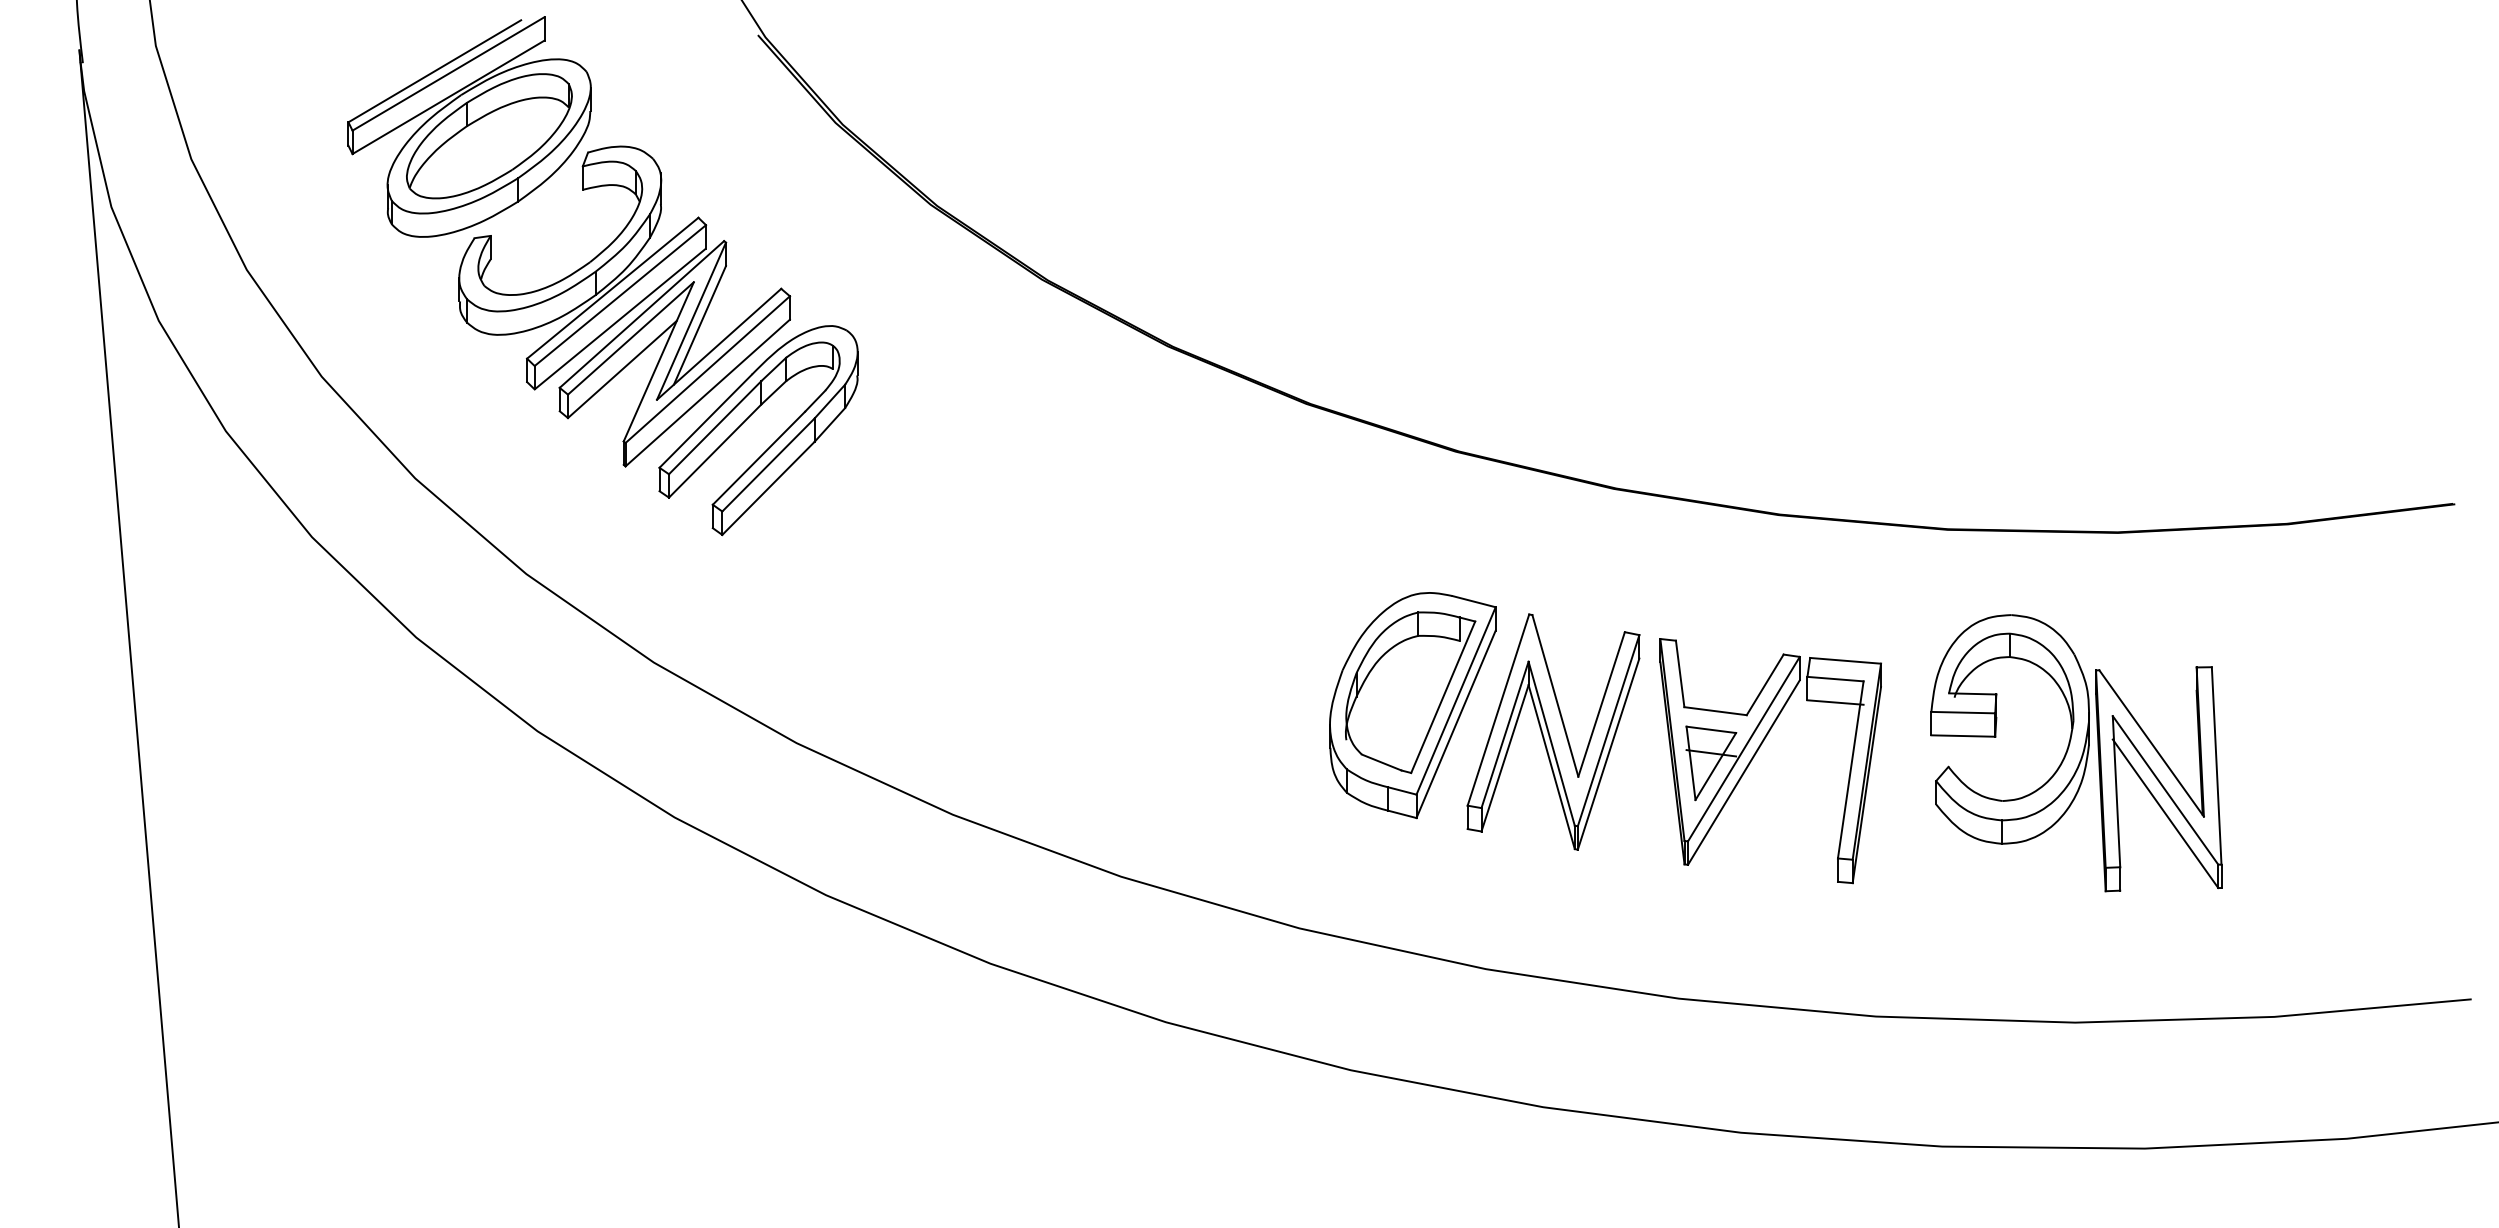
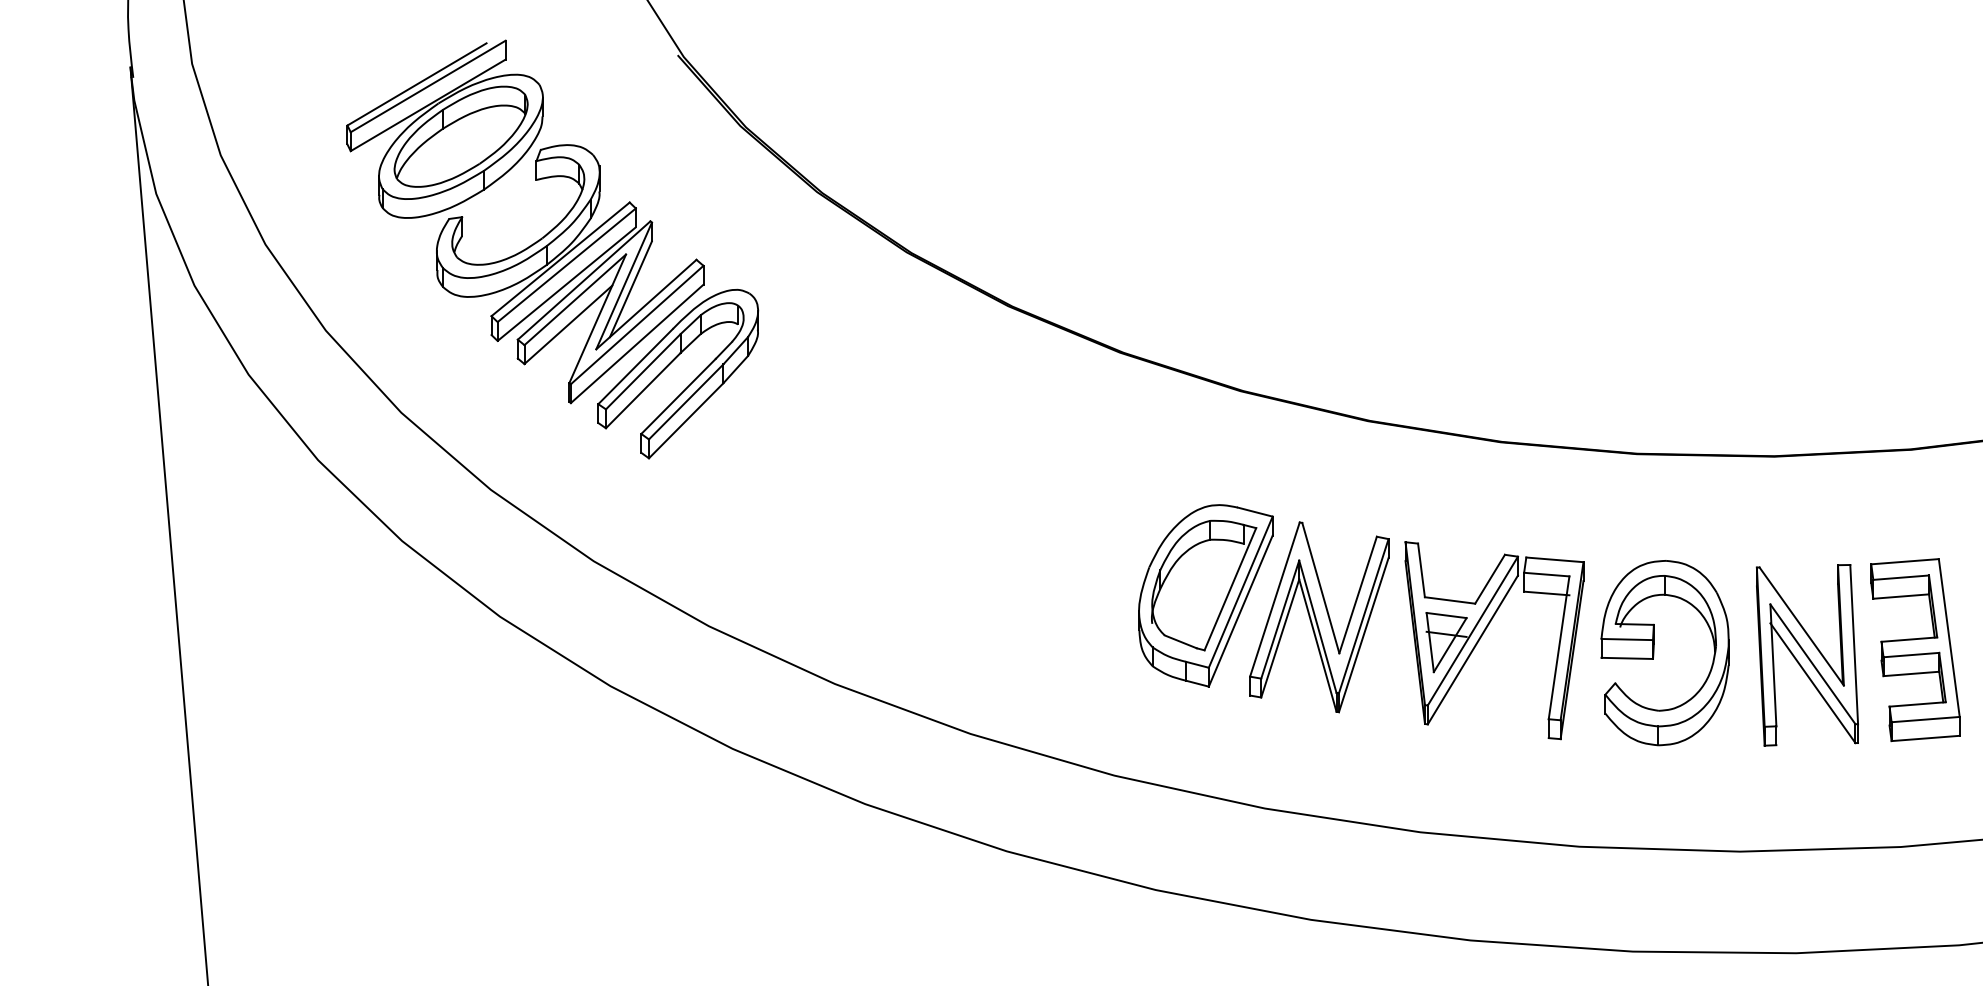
part: (1996, 729) -> (1654, 653), moved
part: (2292, 772) -> (1915, 649), added

